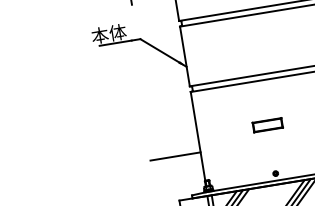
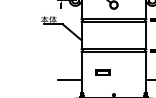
part: (266, 125) -> (102, 72), moved

